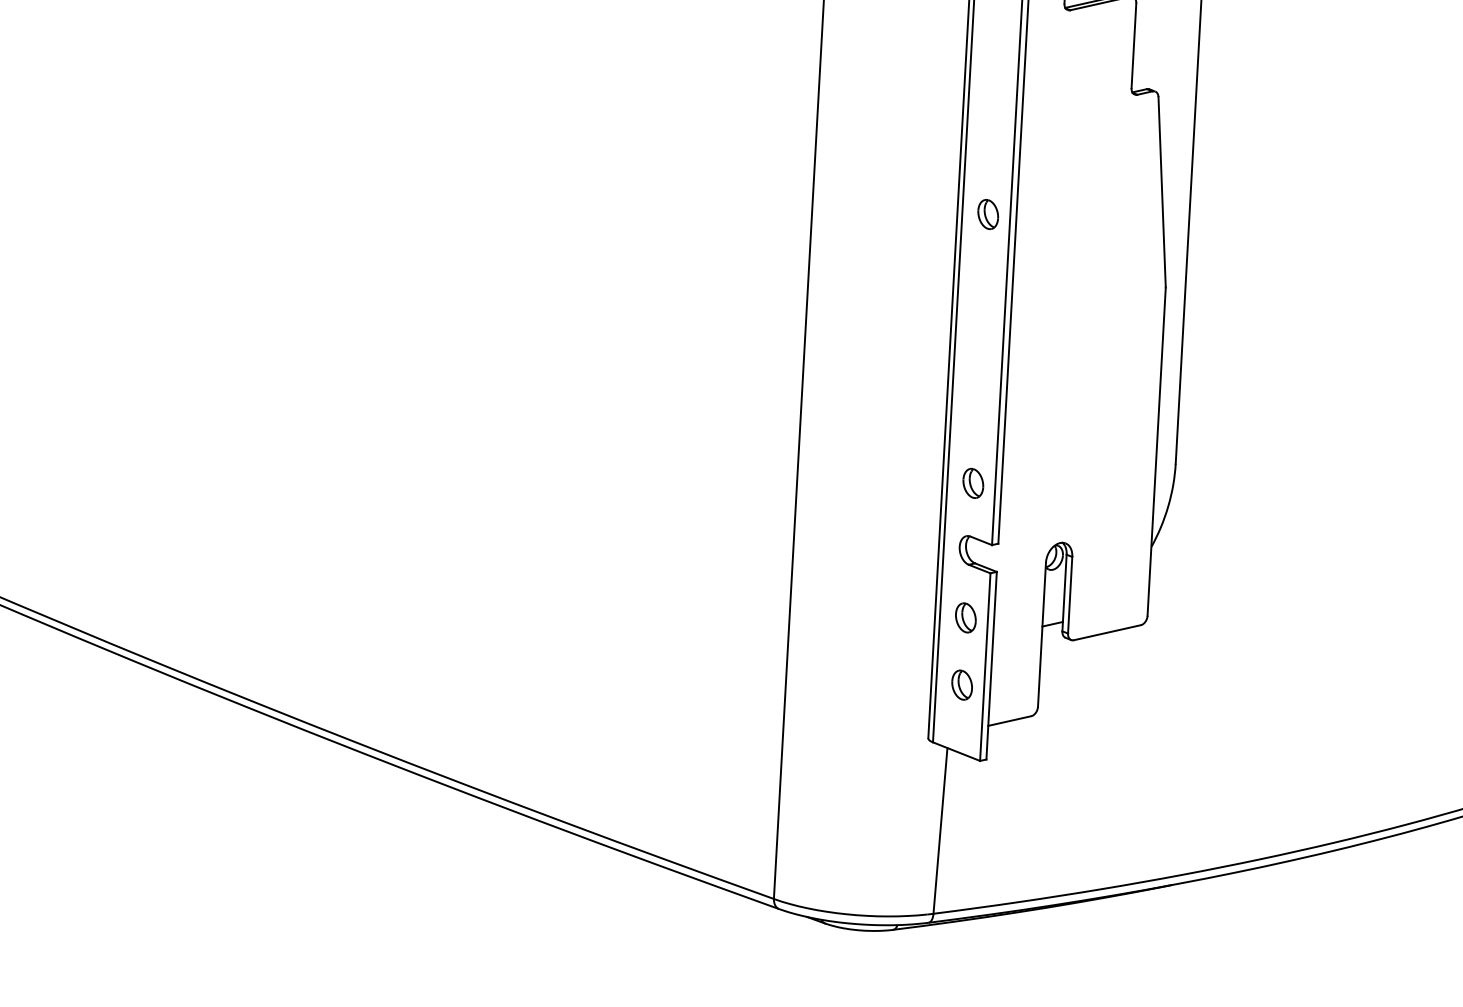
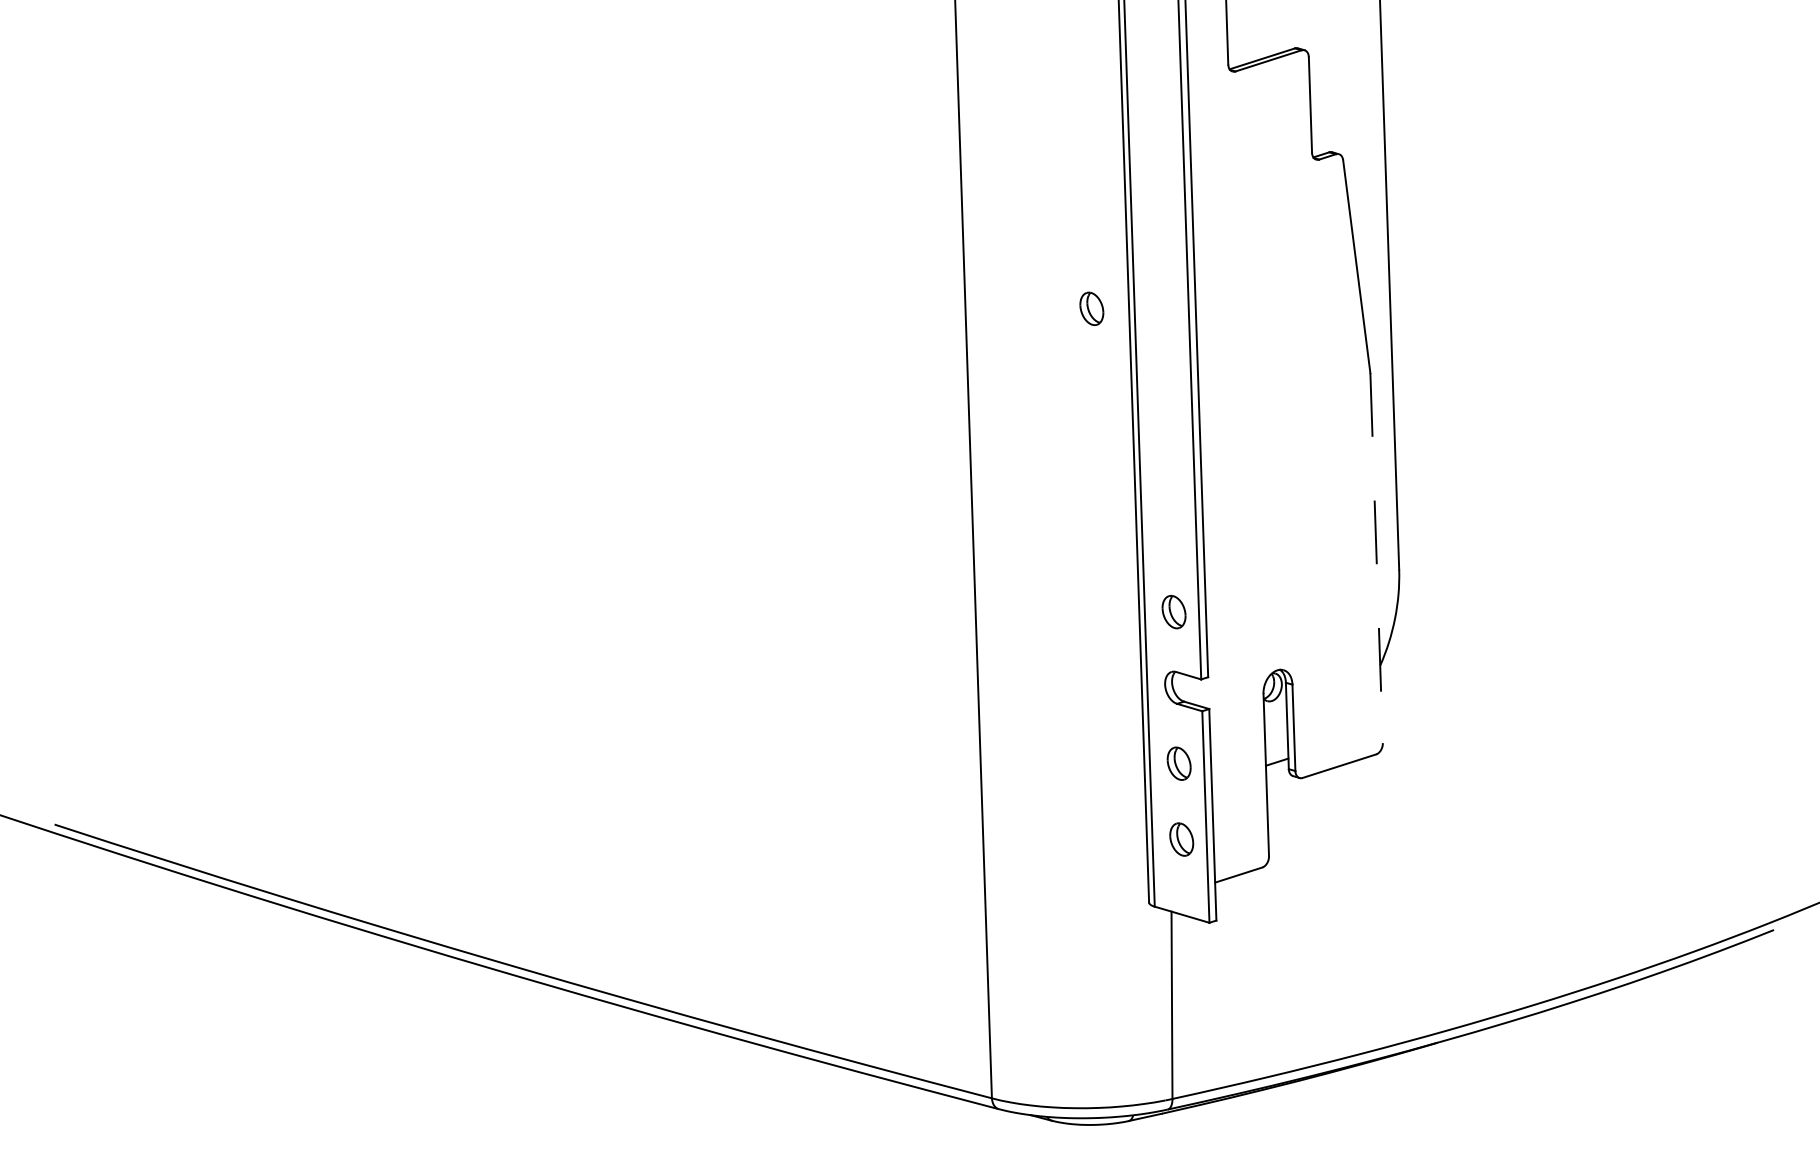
part: (987, 214) -> (1091, 308), moved
line: (1156, 452) -> (1376, 558), solid -> dashed

